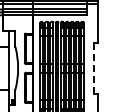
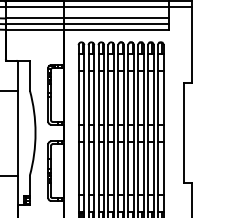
line: (94, 68) -> (184, 133), dashed -> solid

